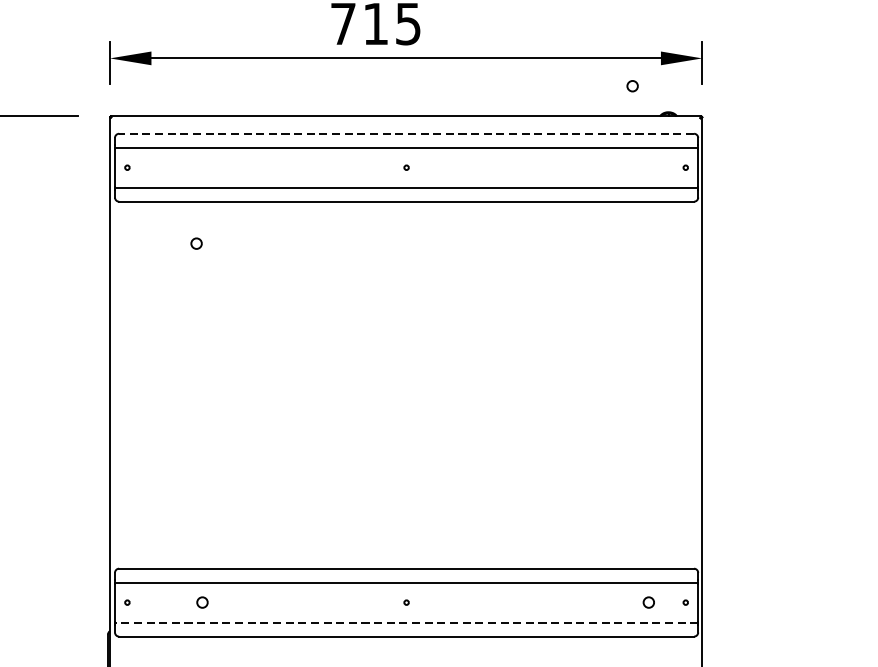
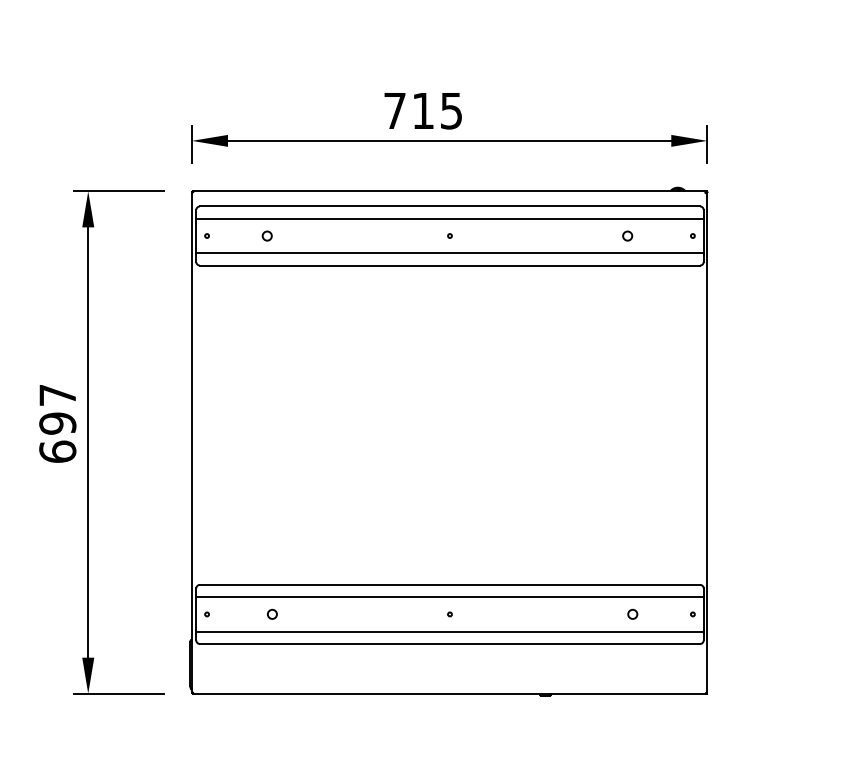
circle: (632, 85) -> (627, 235), moved
line: (406, 133) -> (449, 206), dashed -> solid
circle: (195, 242) -> (266, 235), moved
circle: (648, 601) -> (632, 613), moved
line: (407, 622) -> (450, 631), dashed -> solid

